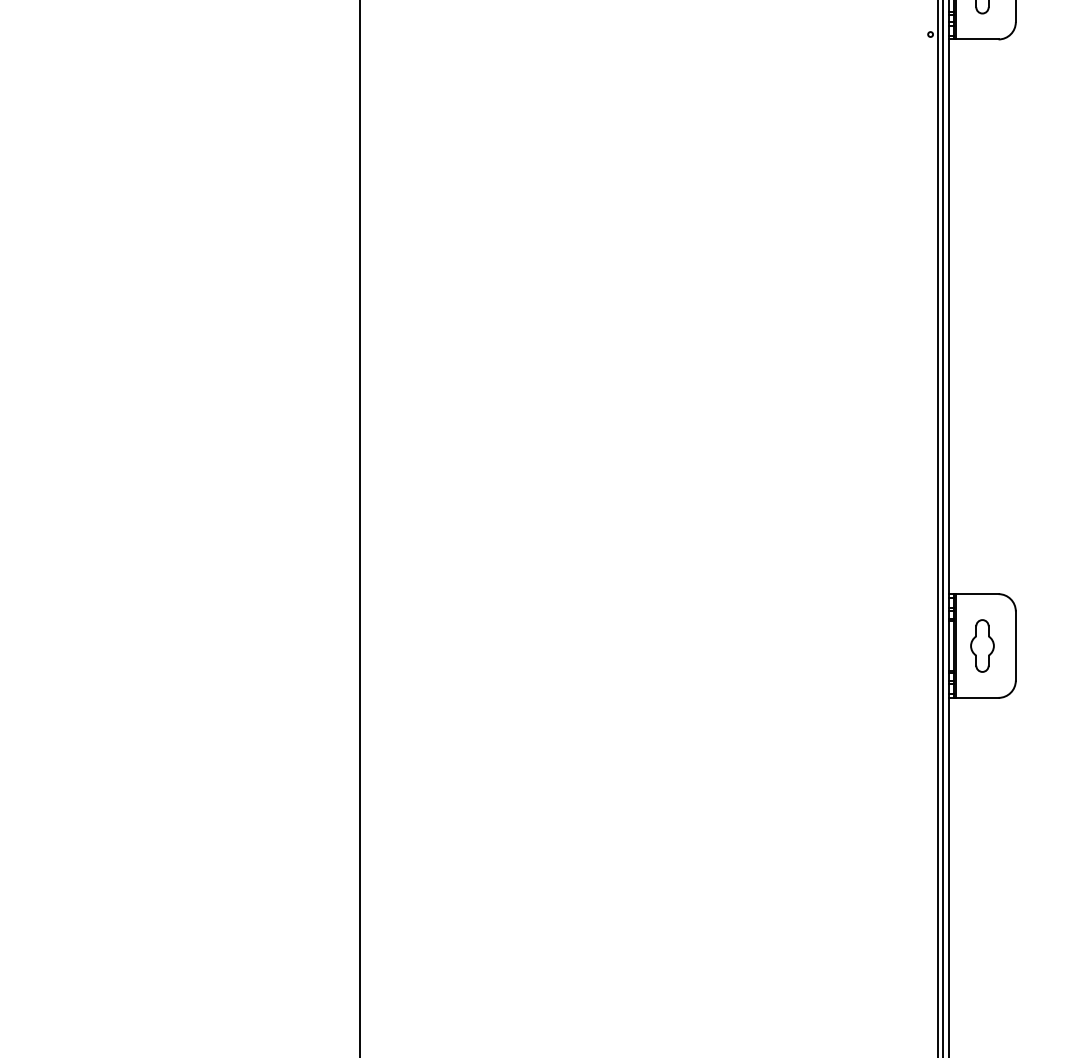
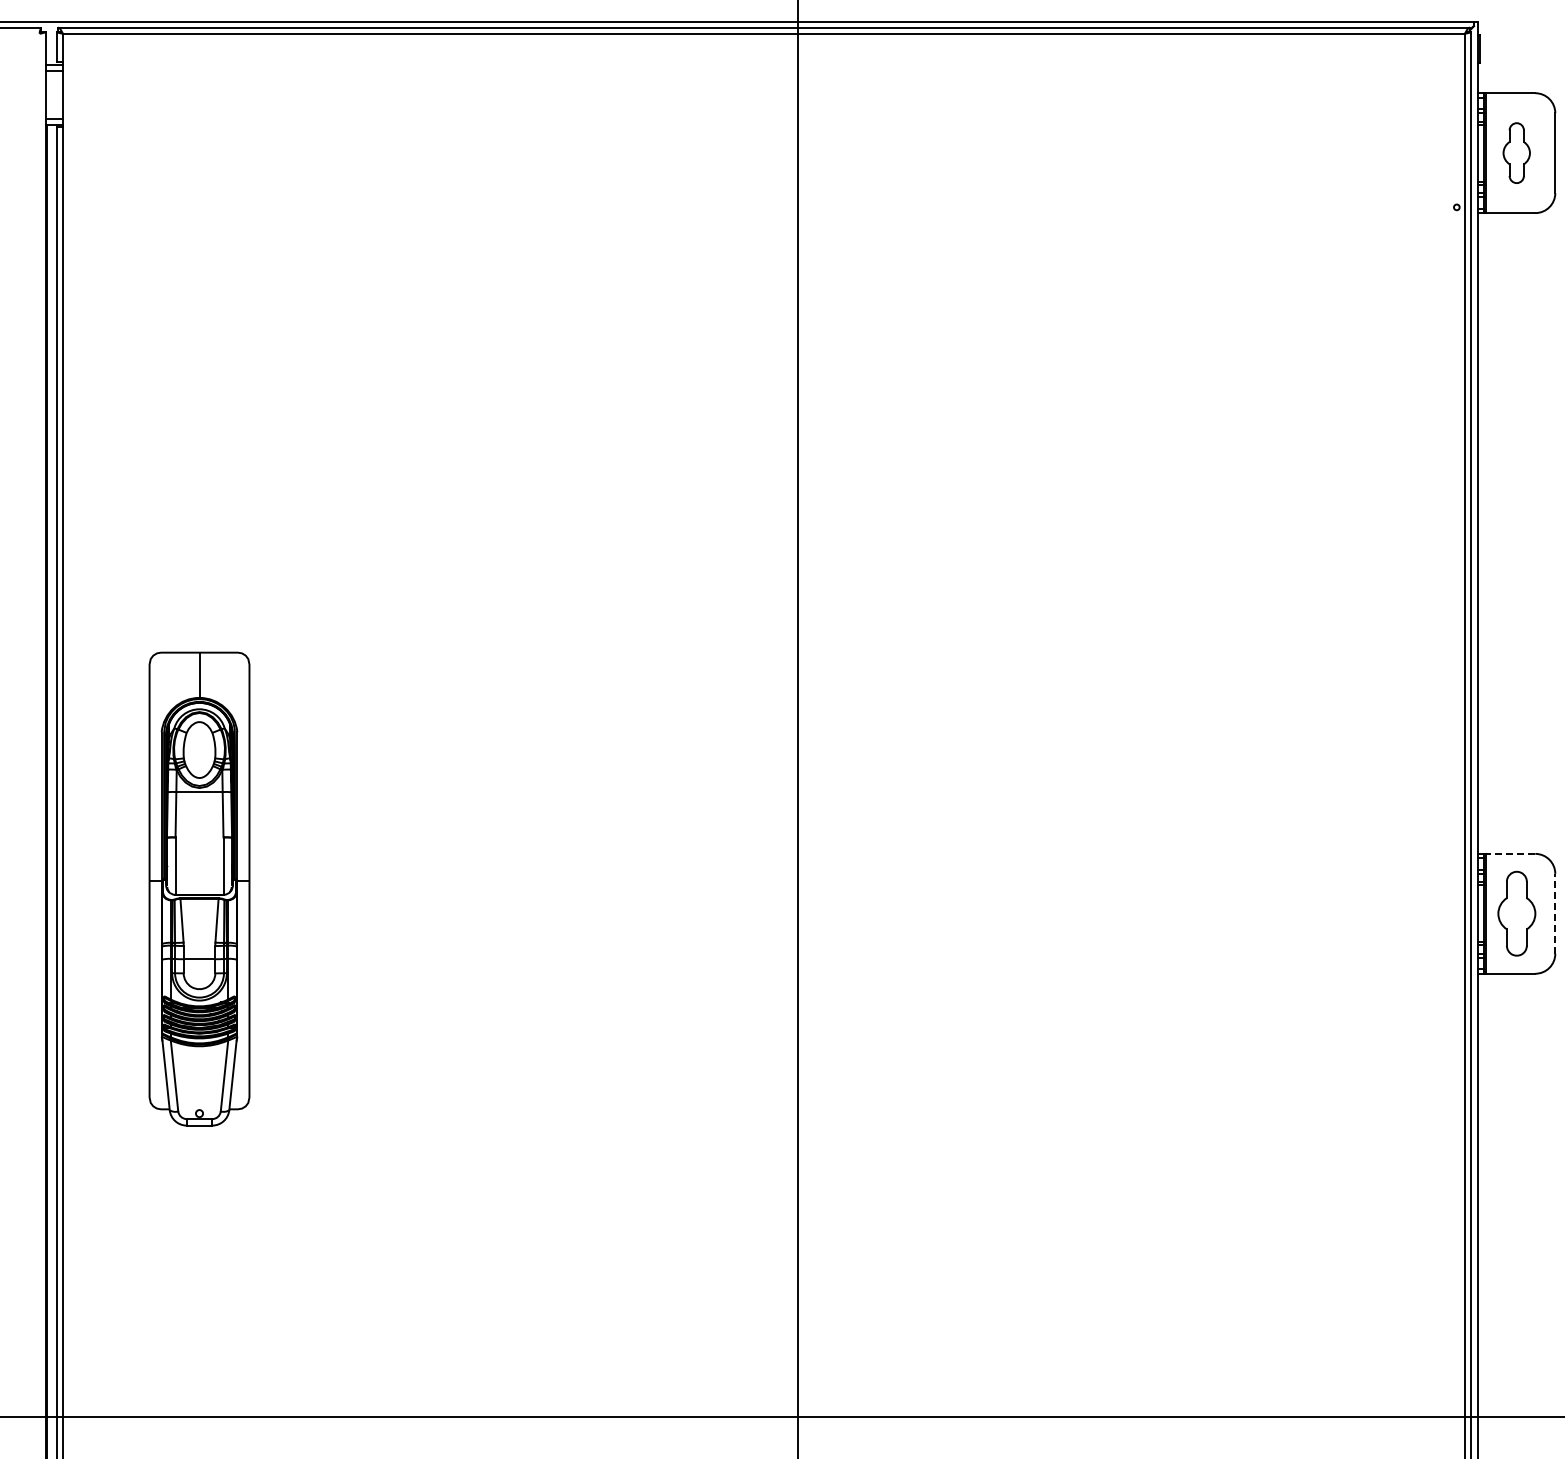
line: (977, 593) -> (1510, 853), solid -> dashed
part: (982, 645) -> (1516, 913), size x1.4
line: (1016, 645) -> (1555, 913), solid -> dashed

